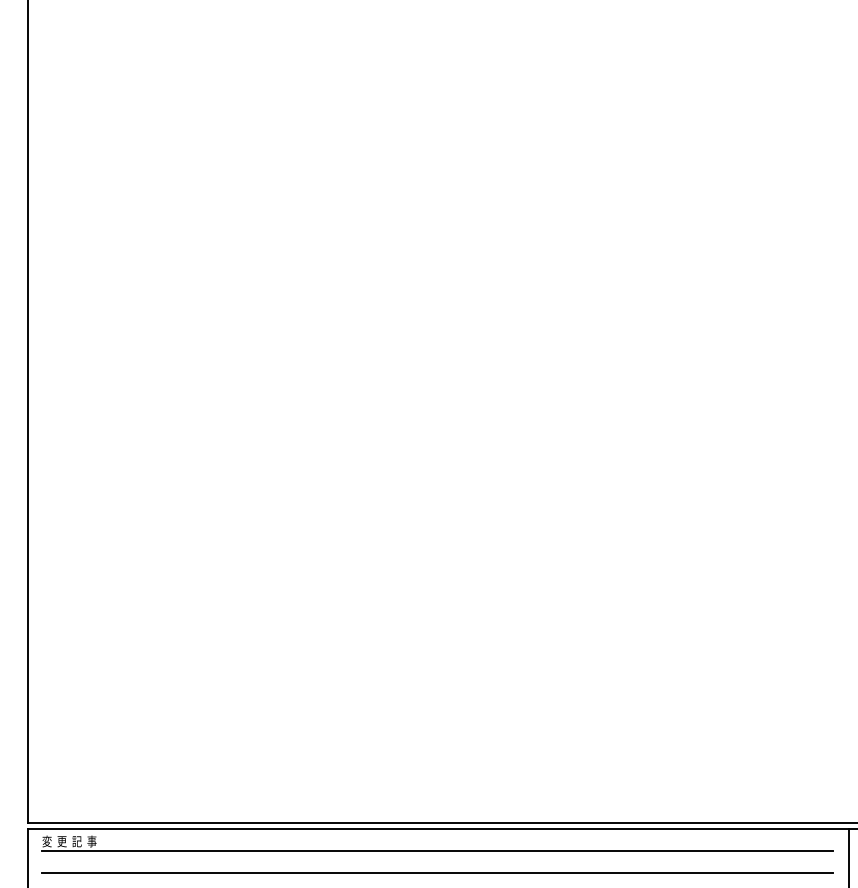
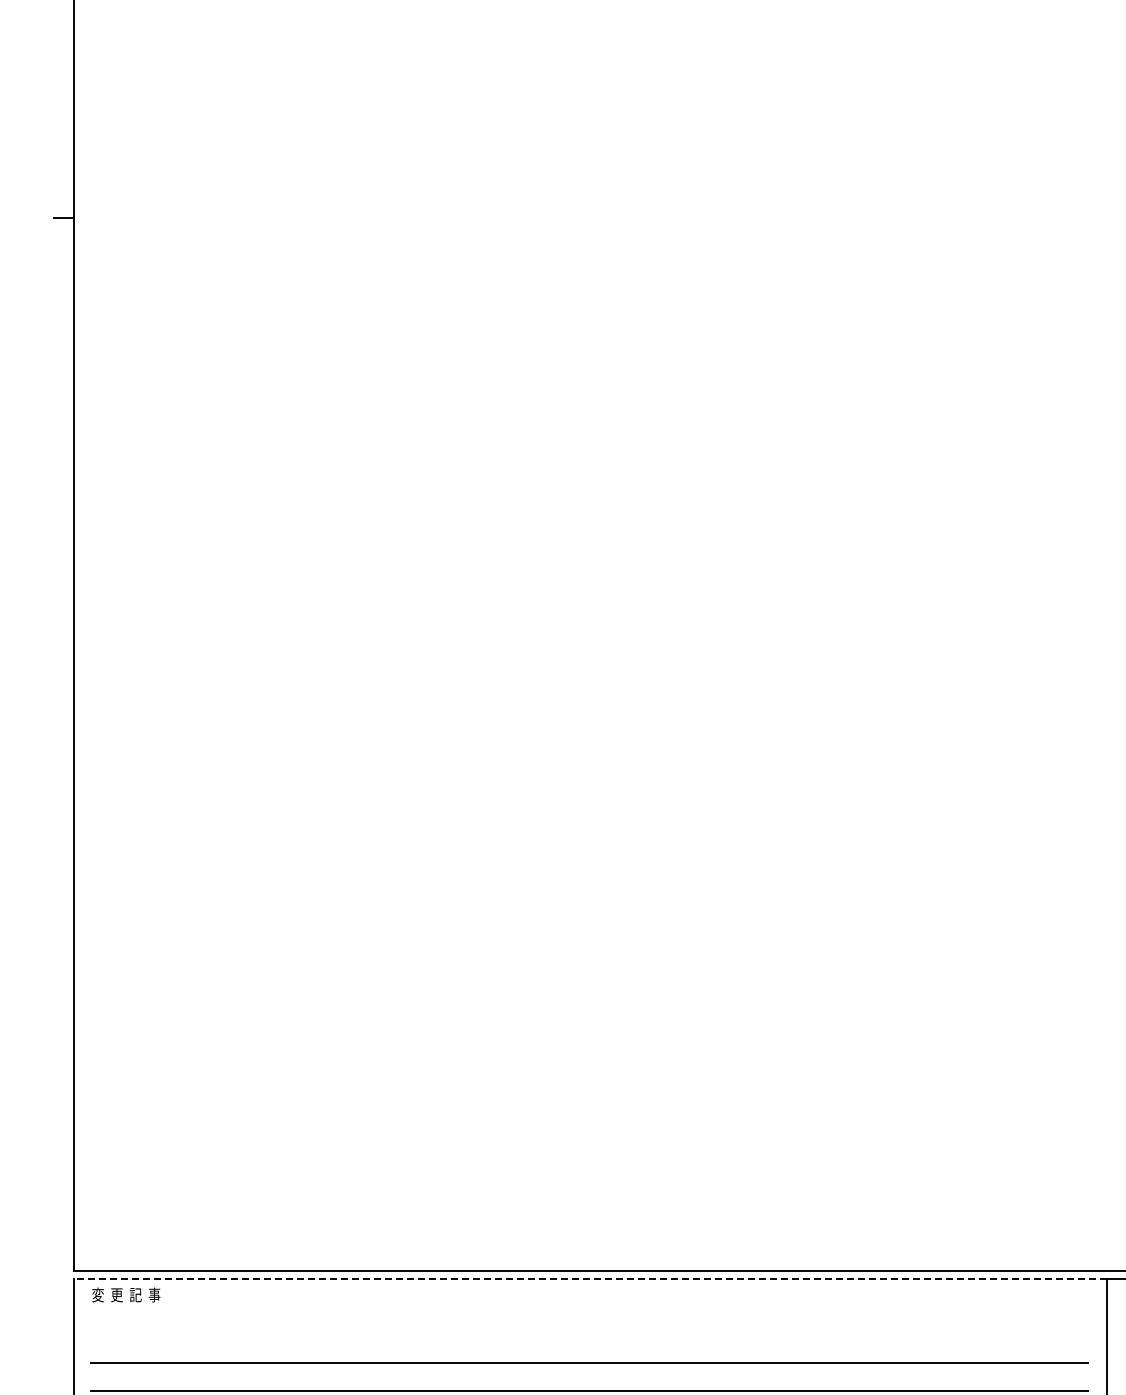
line: (438, 829) -> (590, 1279), solid -> dashed
line: (437, 851) -> (589, 1307), removed
line: (437, 872) -> (589, 1334), removed

